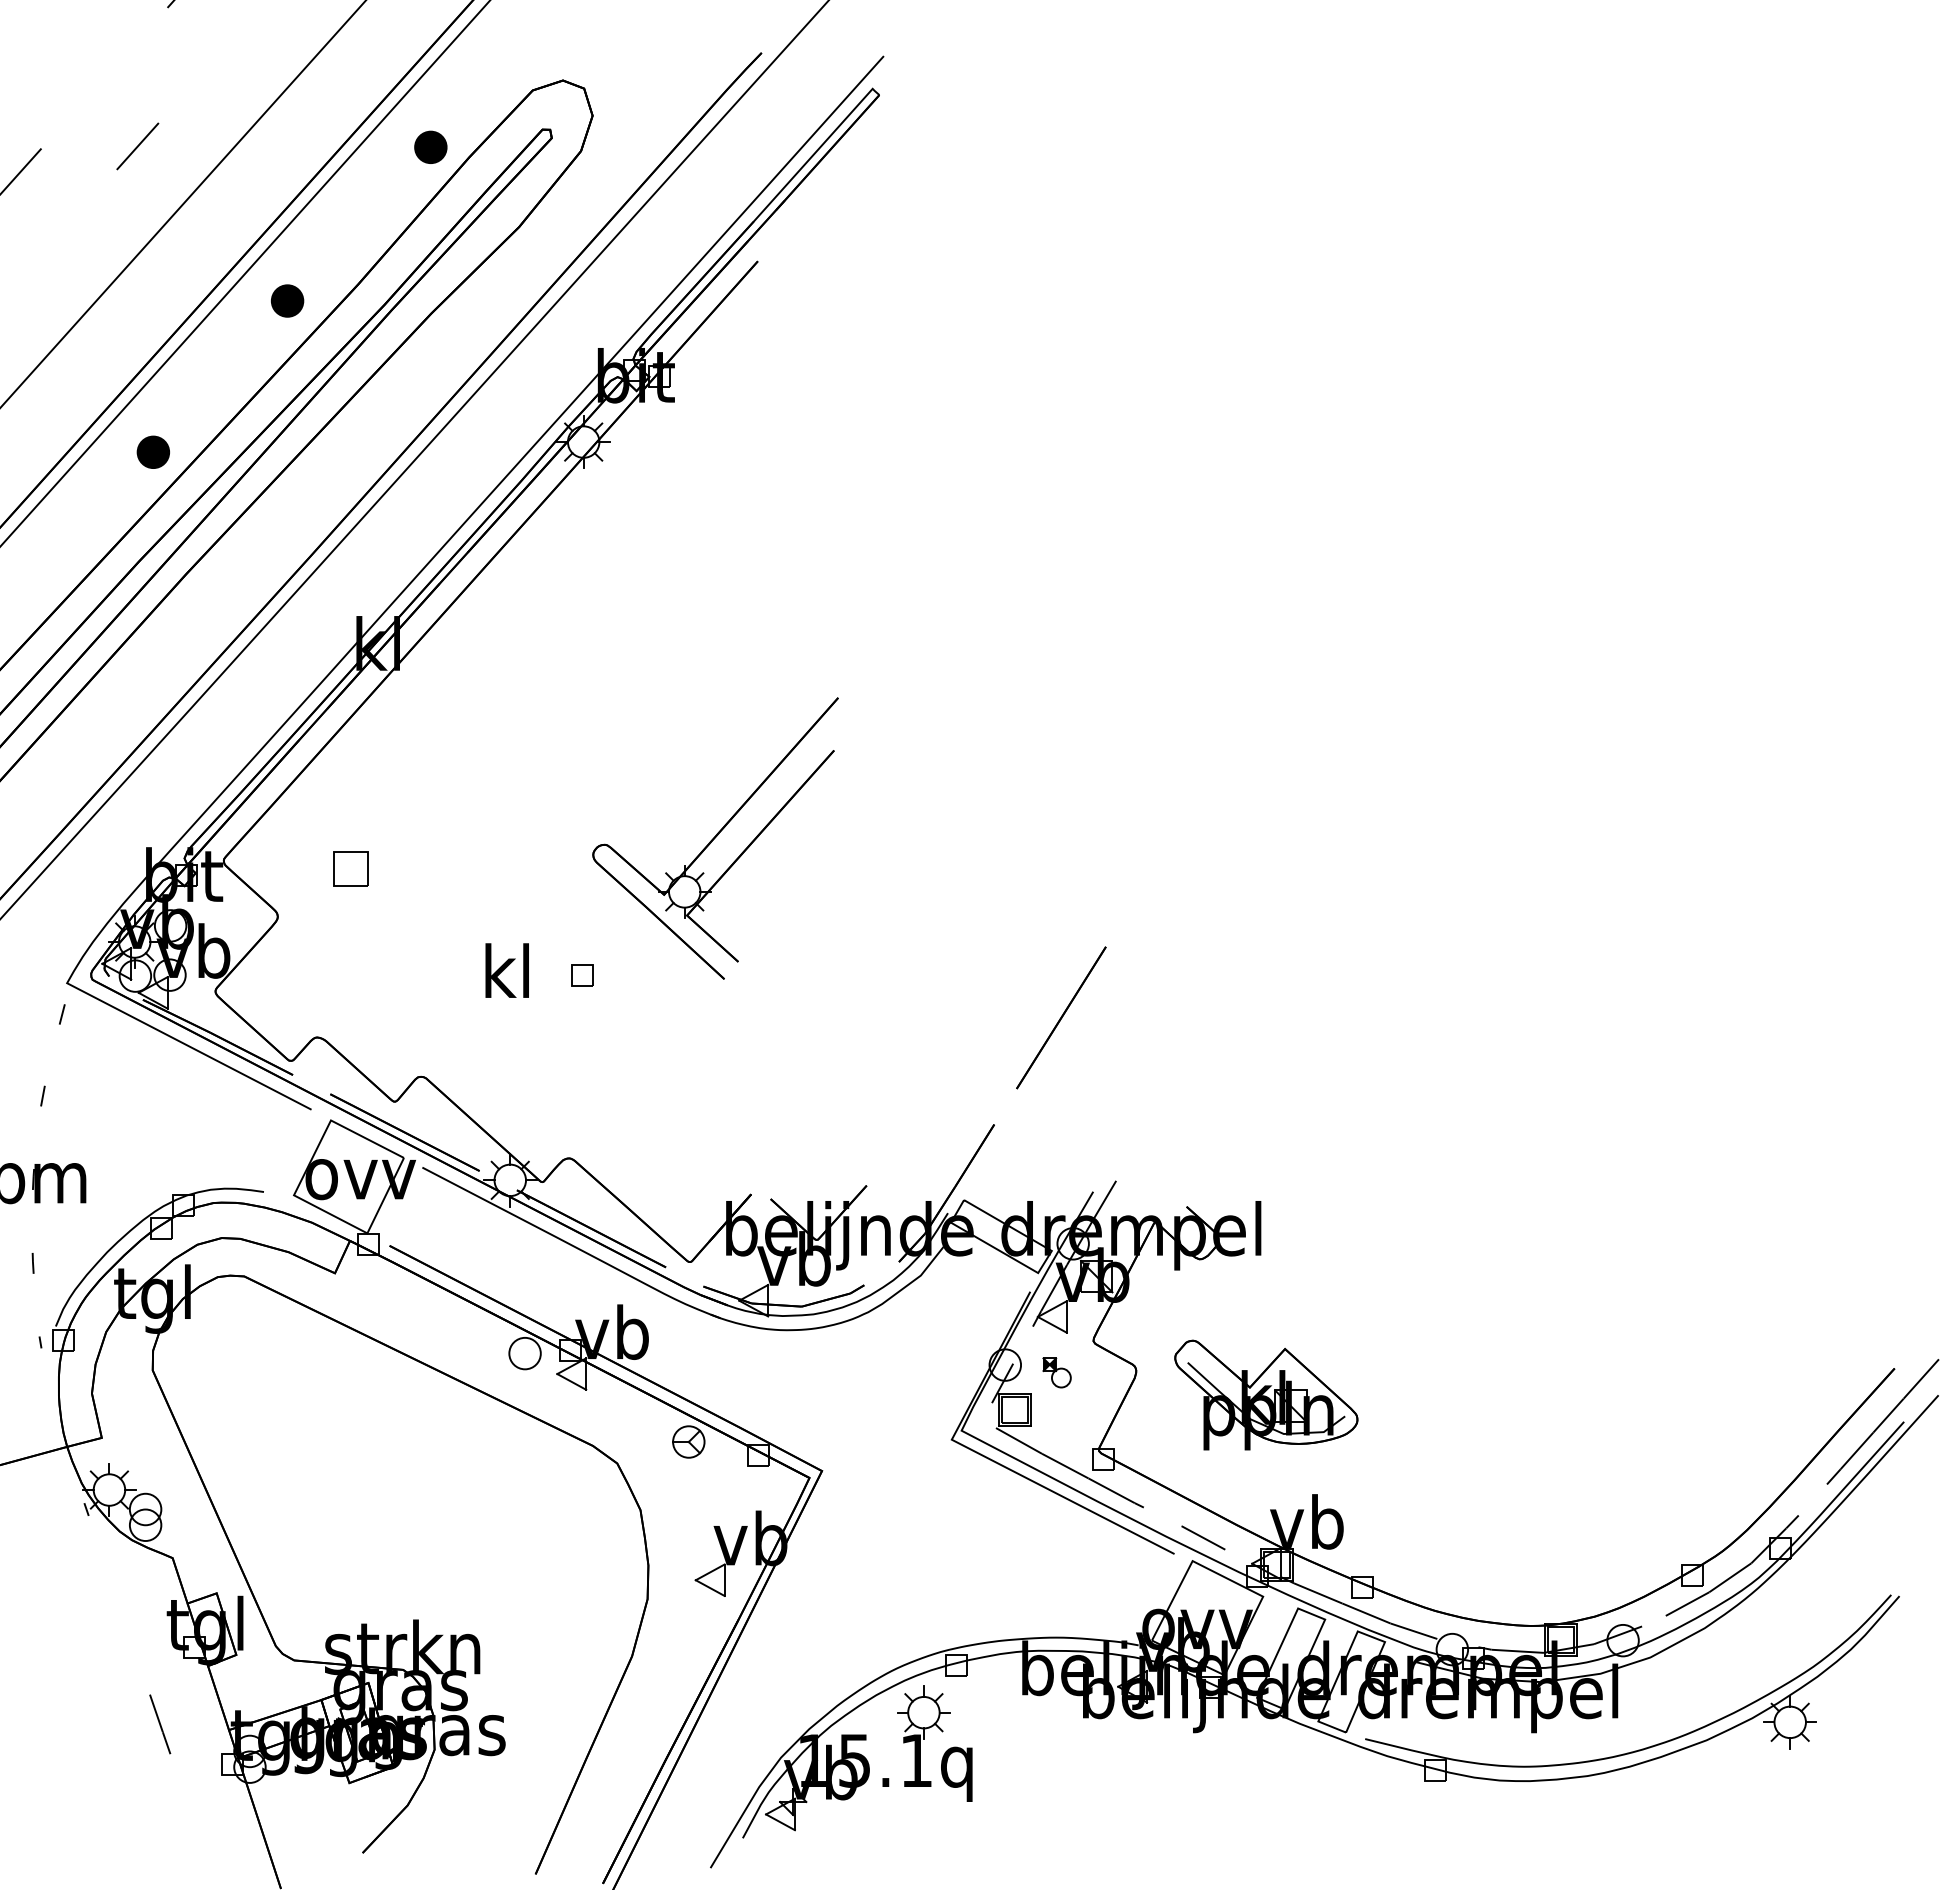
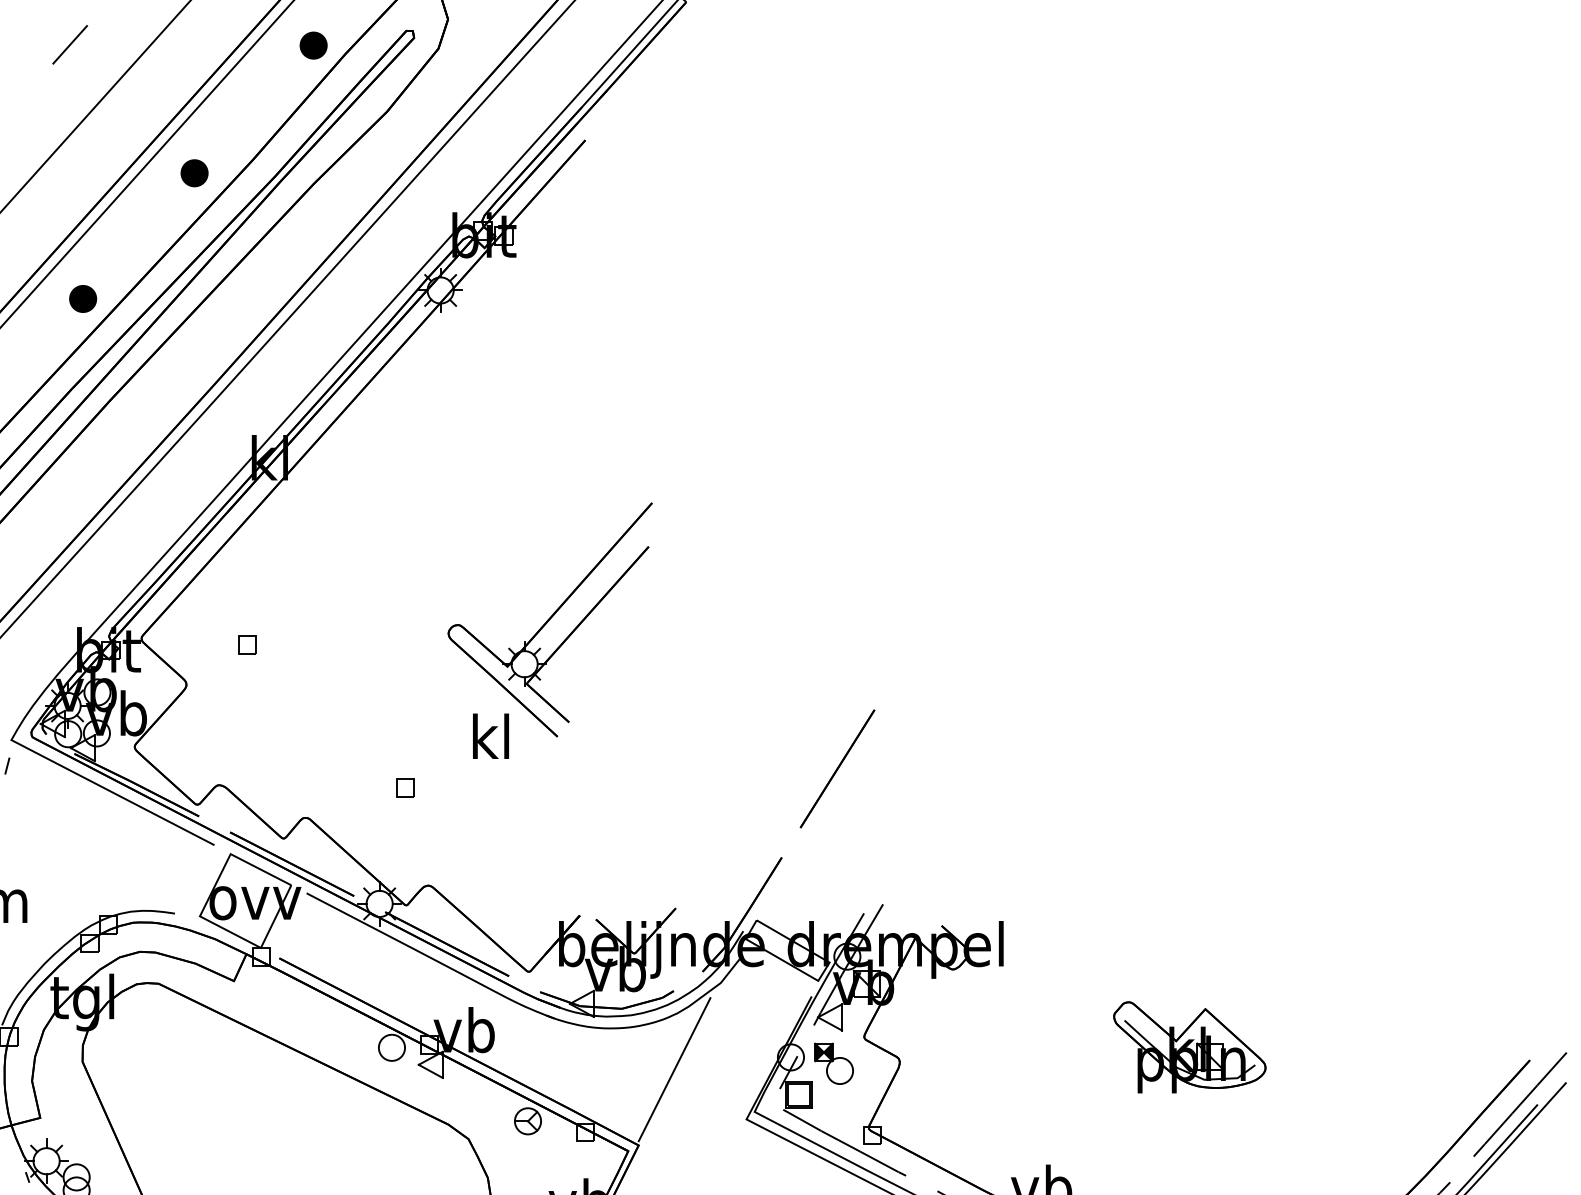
part: (350, 868) -> (246, 644), size x0.62
text: (506, 970) -> (490, 736), moved
part: (582, 975) -> (405, 787), moved
part: (1056, 1372) -> (833, 1063), size x1.67
line: (865, 1379) -> (674, 1069), added
part: (1266, 1394) -> (1189, 1046), moved

